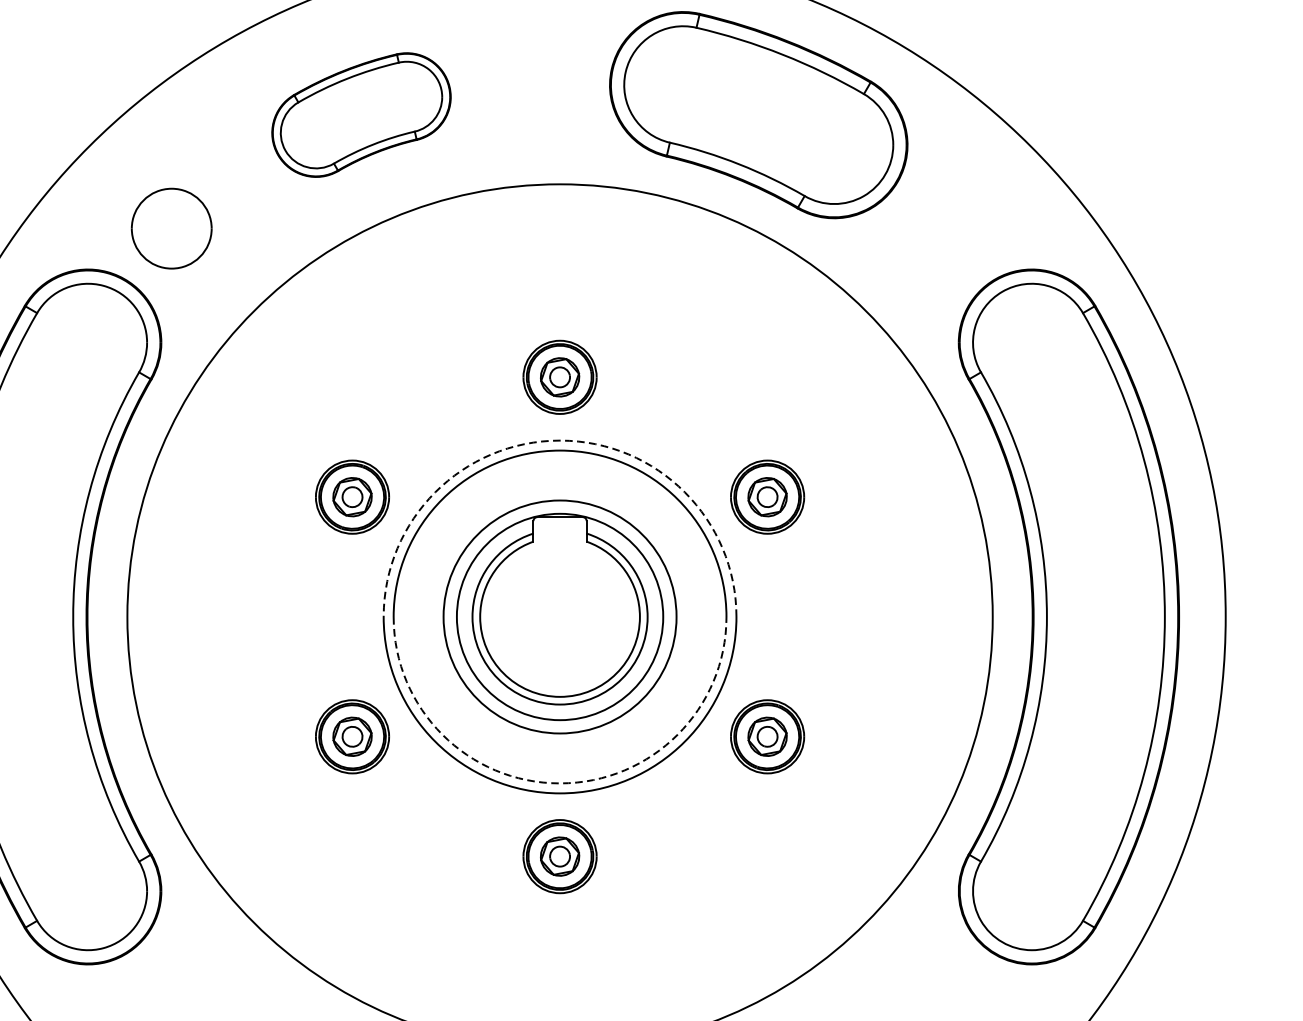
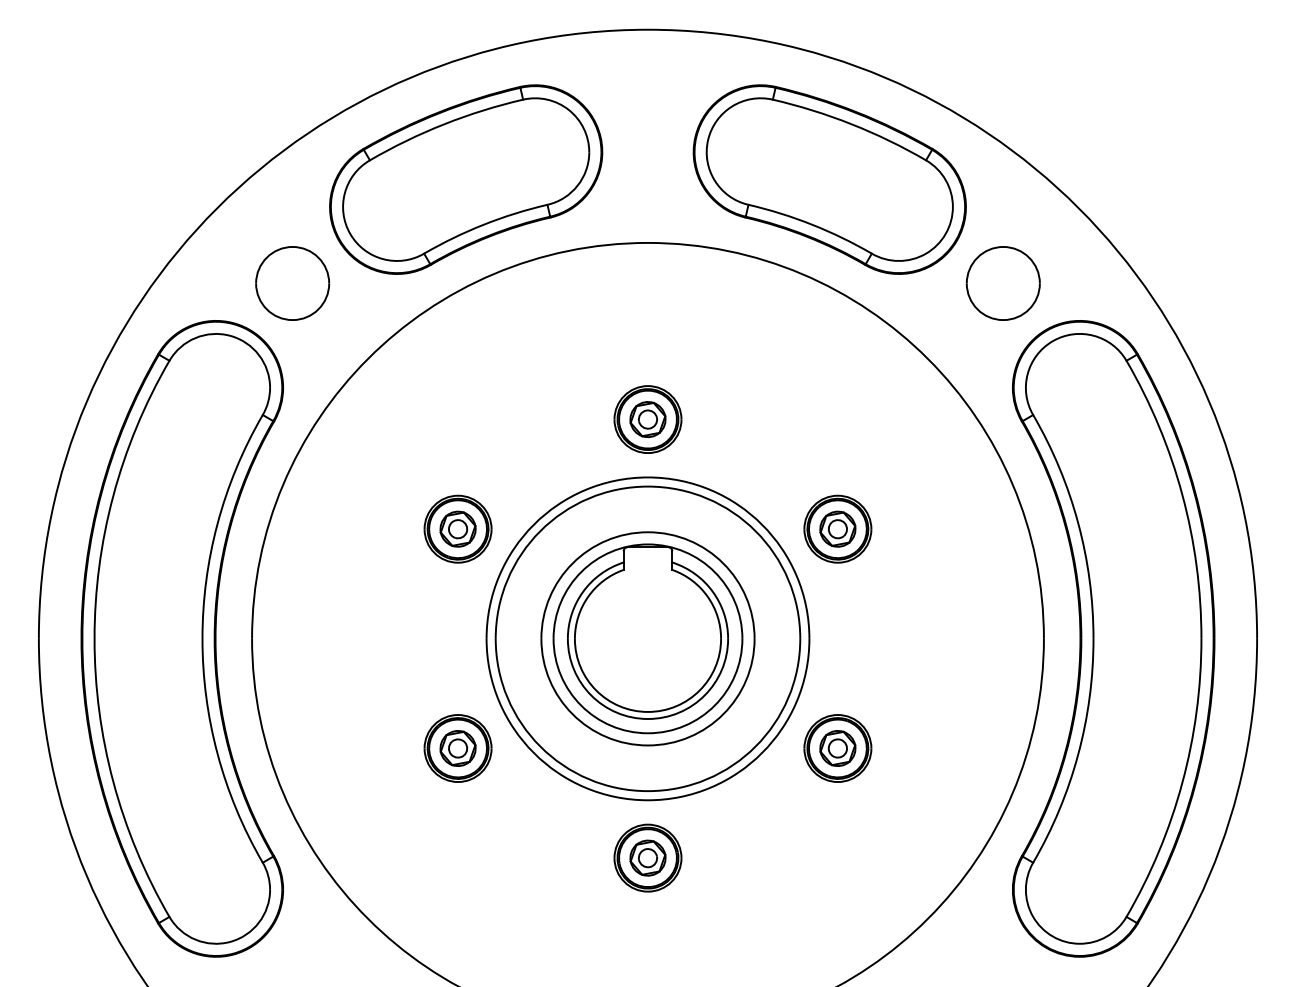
part: (361, 115) -> (466, 179), size x1.67
part: (947, 228) -> (1002, 283), added
arc: (559, 440) -> (647, 477), dashed -> solid
arc: (559, 783) -> (647, 791), dashed -> solid

